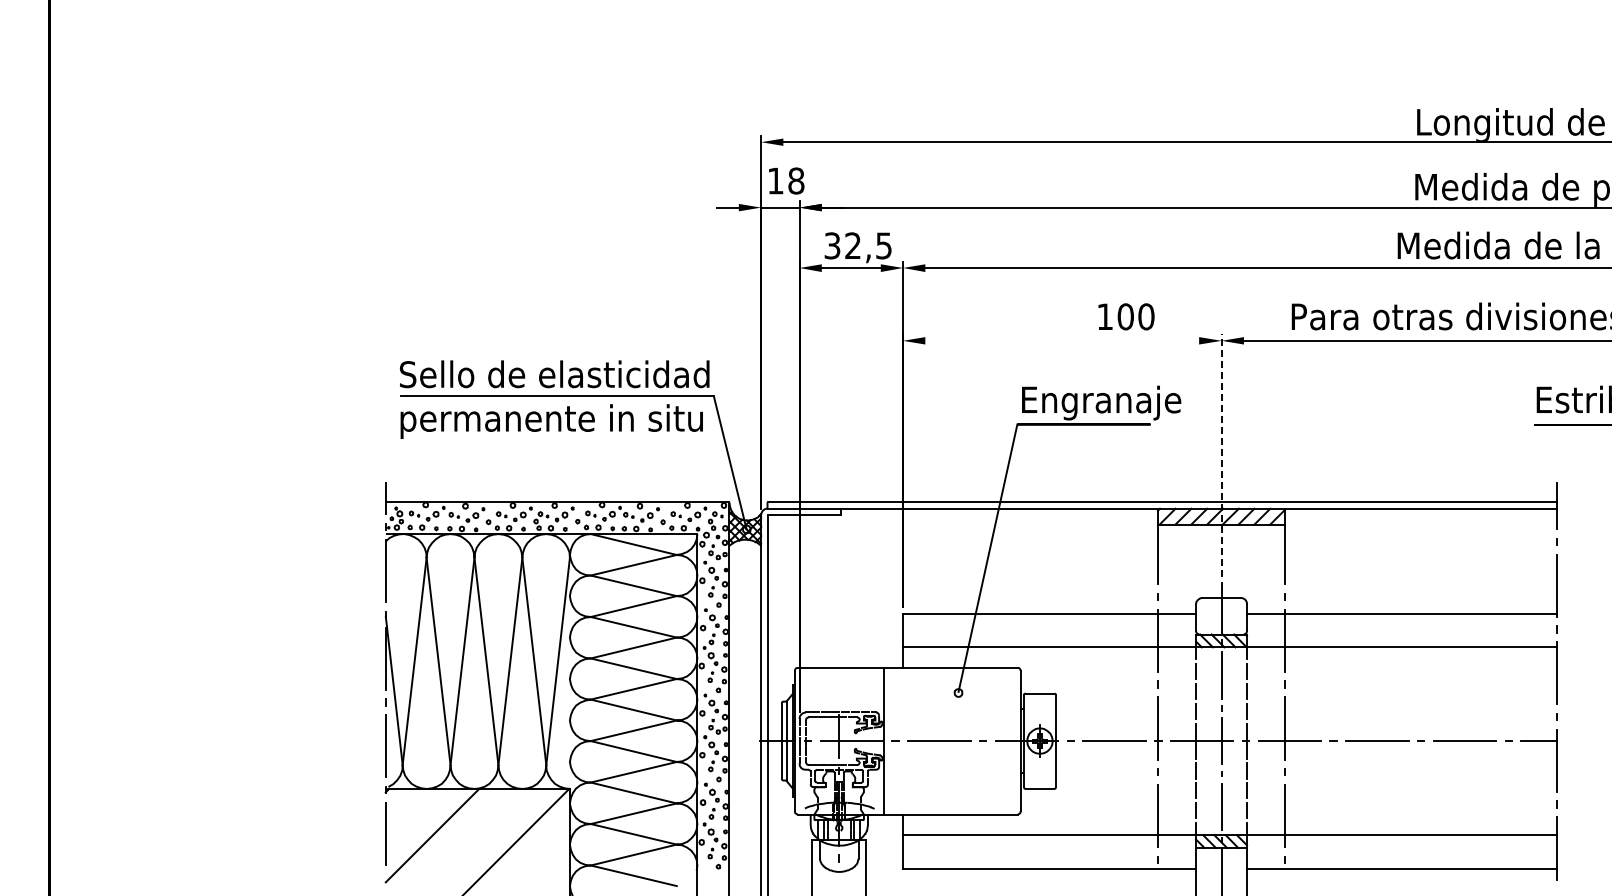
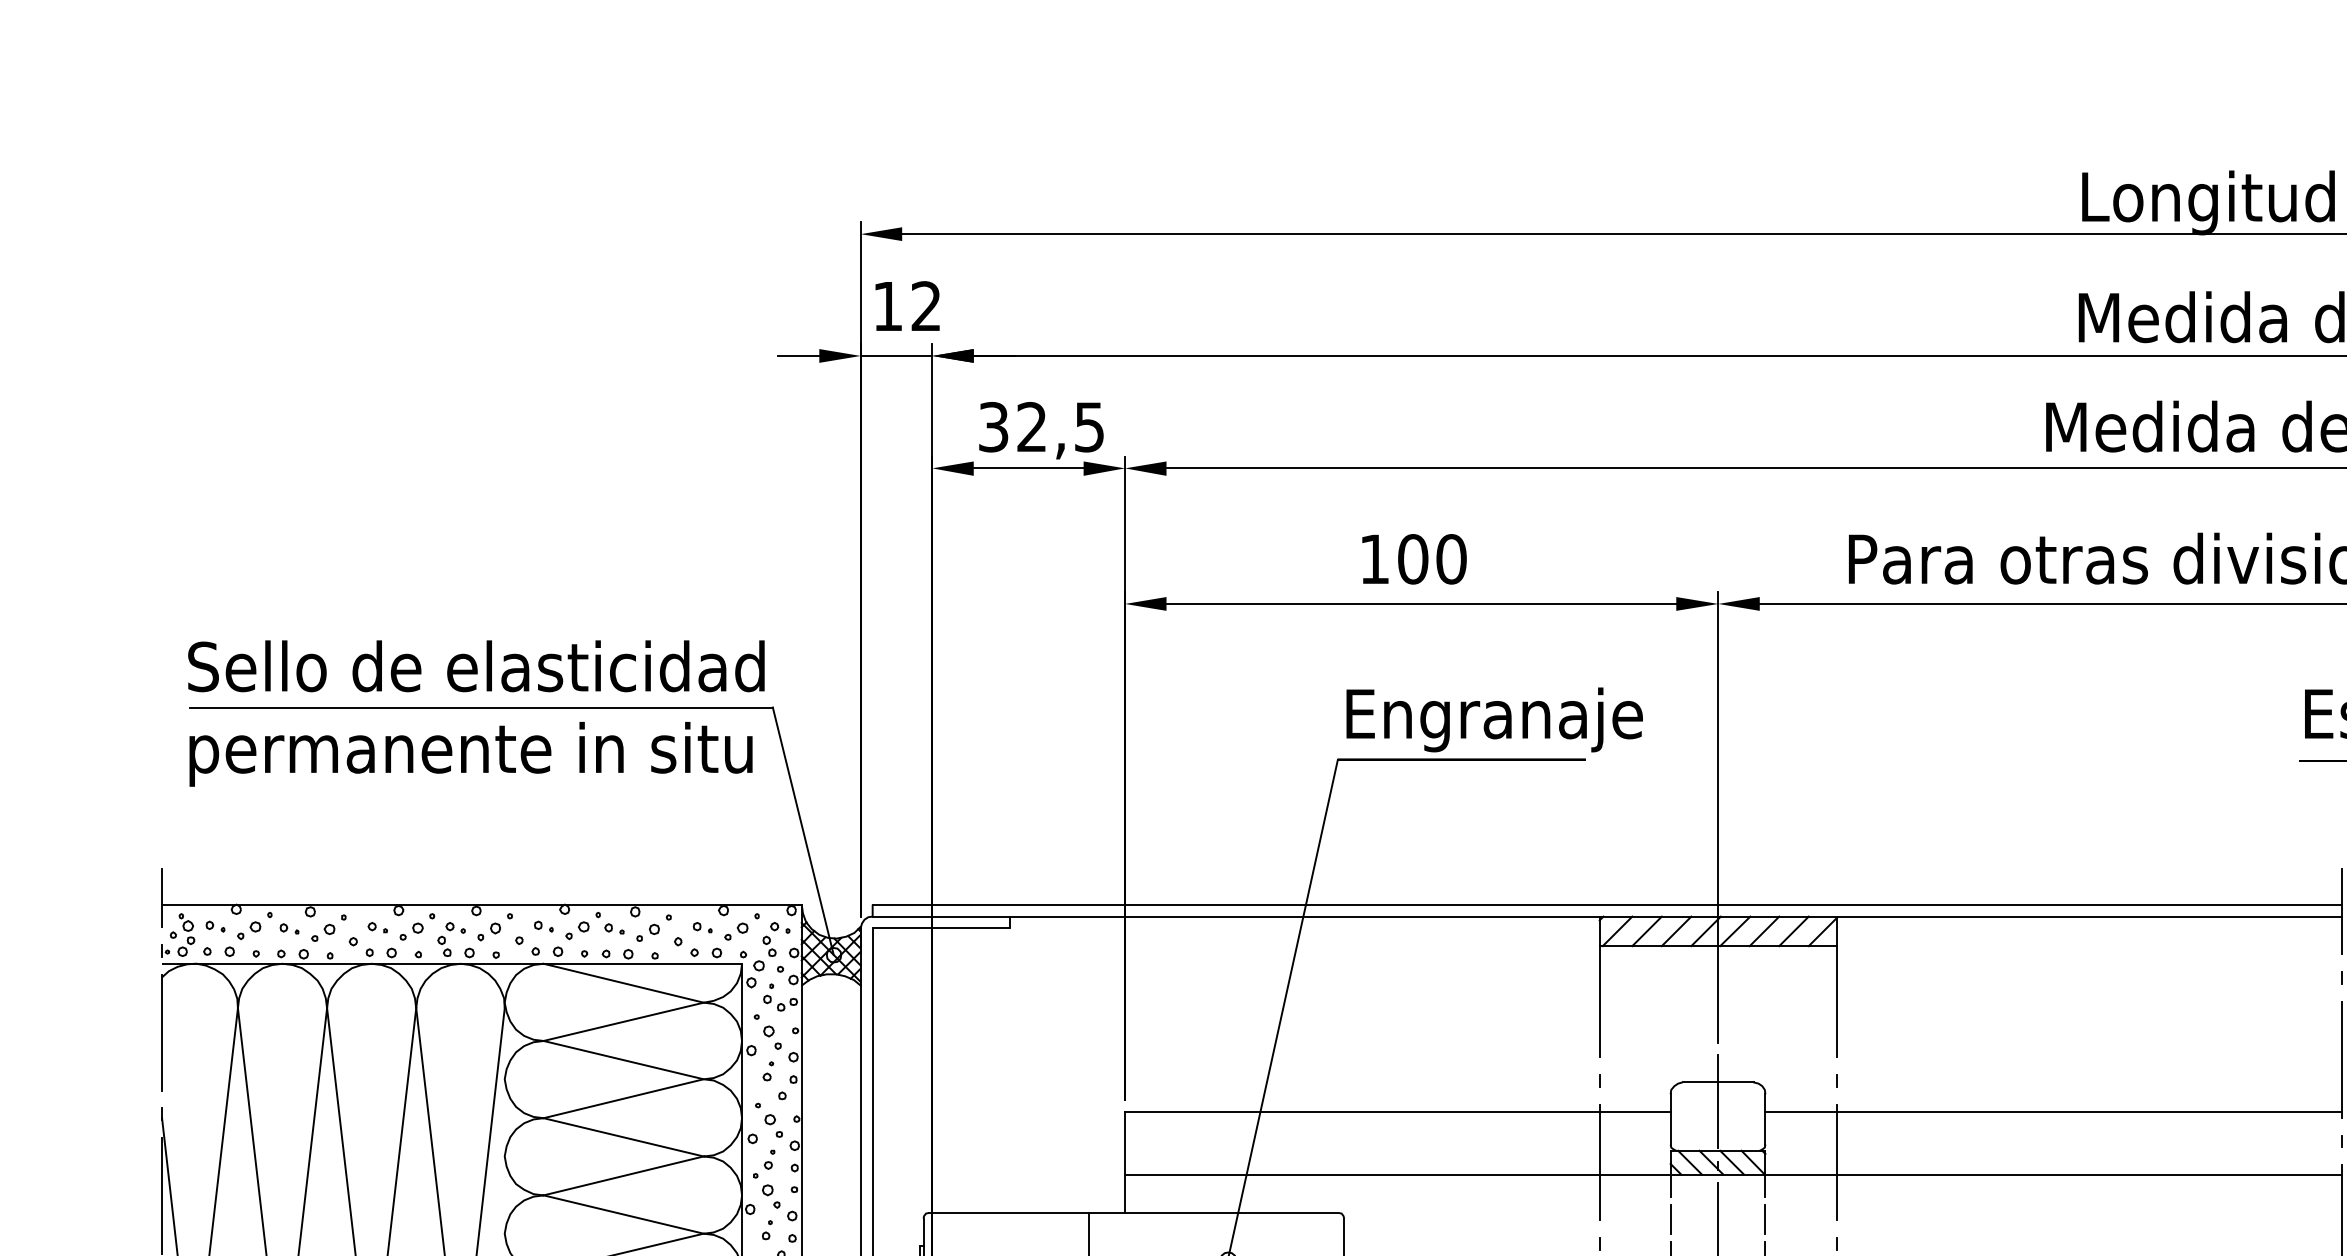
text: (796, 180) -> (926, 305), 18 -> 12
text: (1126, 316) -> (1414, 558), moved
line: (1062, 340) -> (1421, 603), added
line: (1221, 454) -> (1717, 815), dashed -> solid

